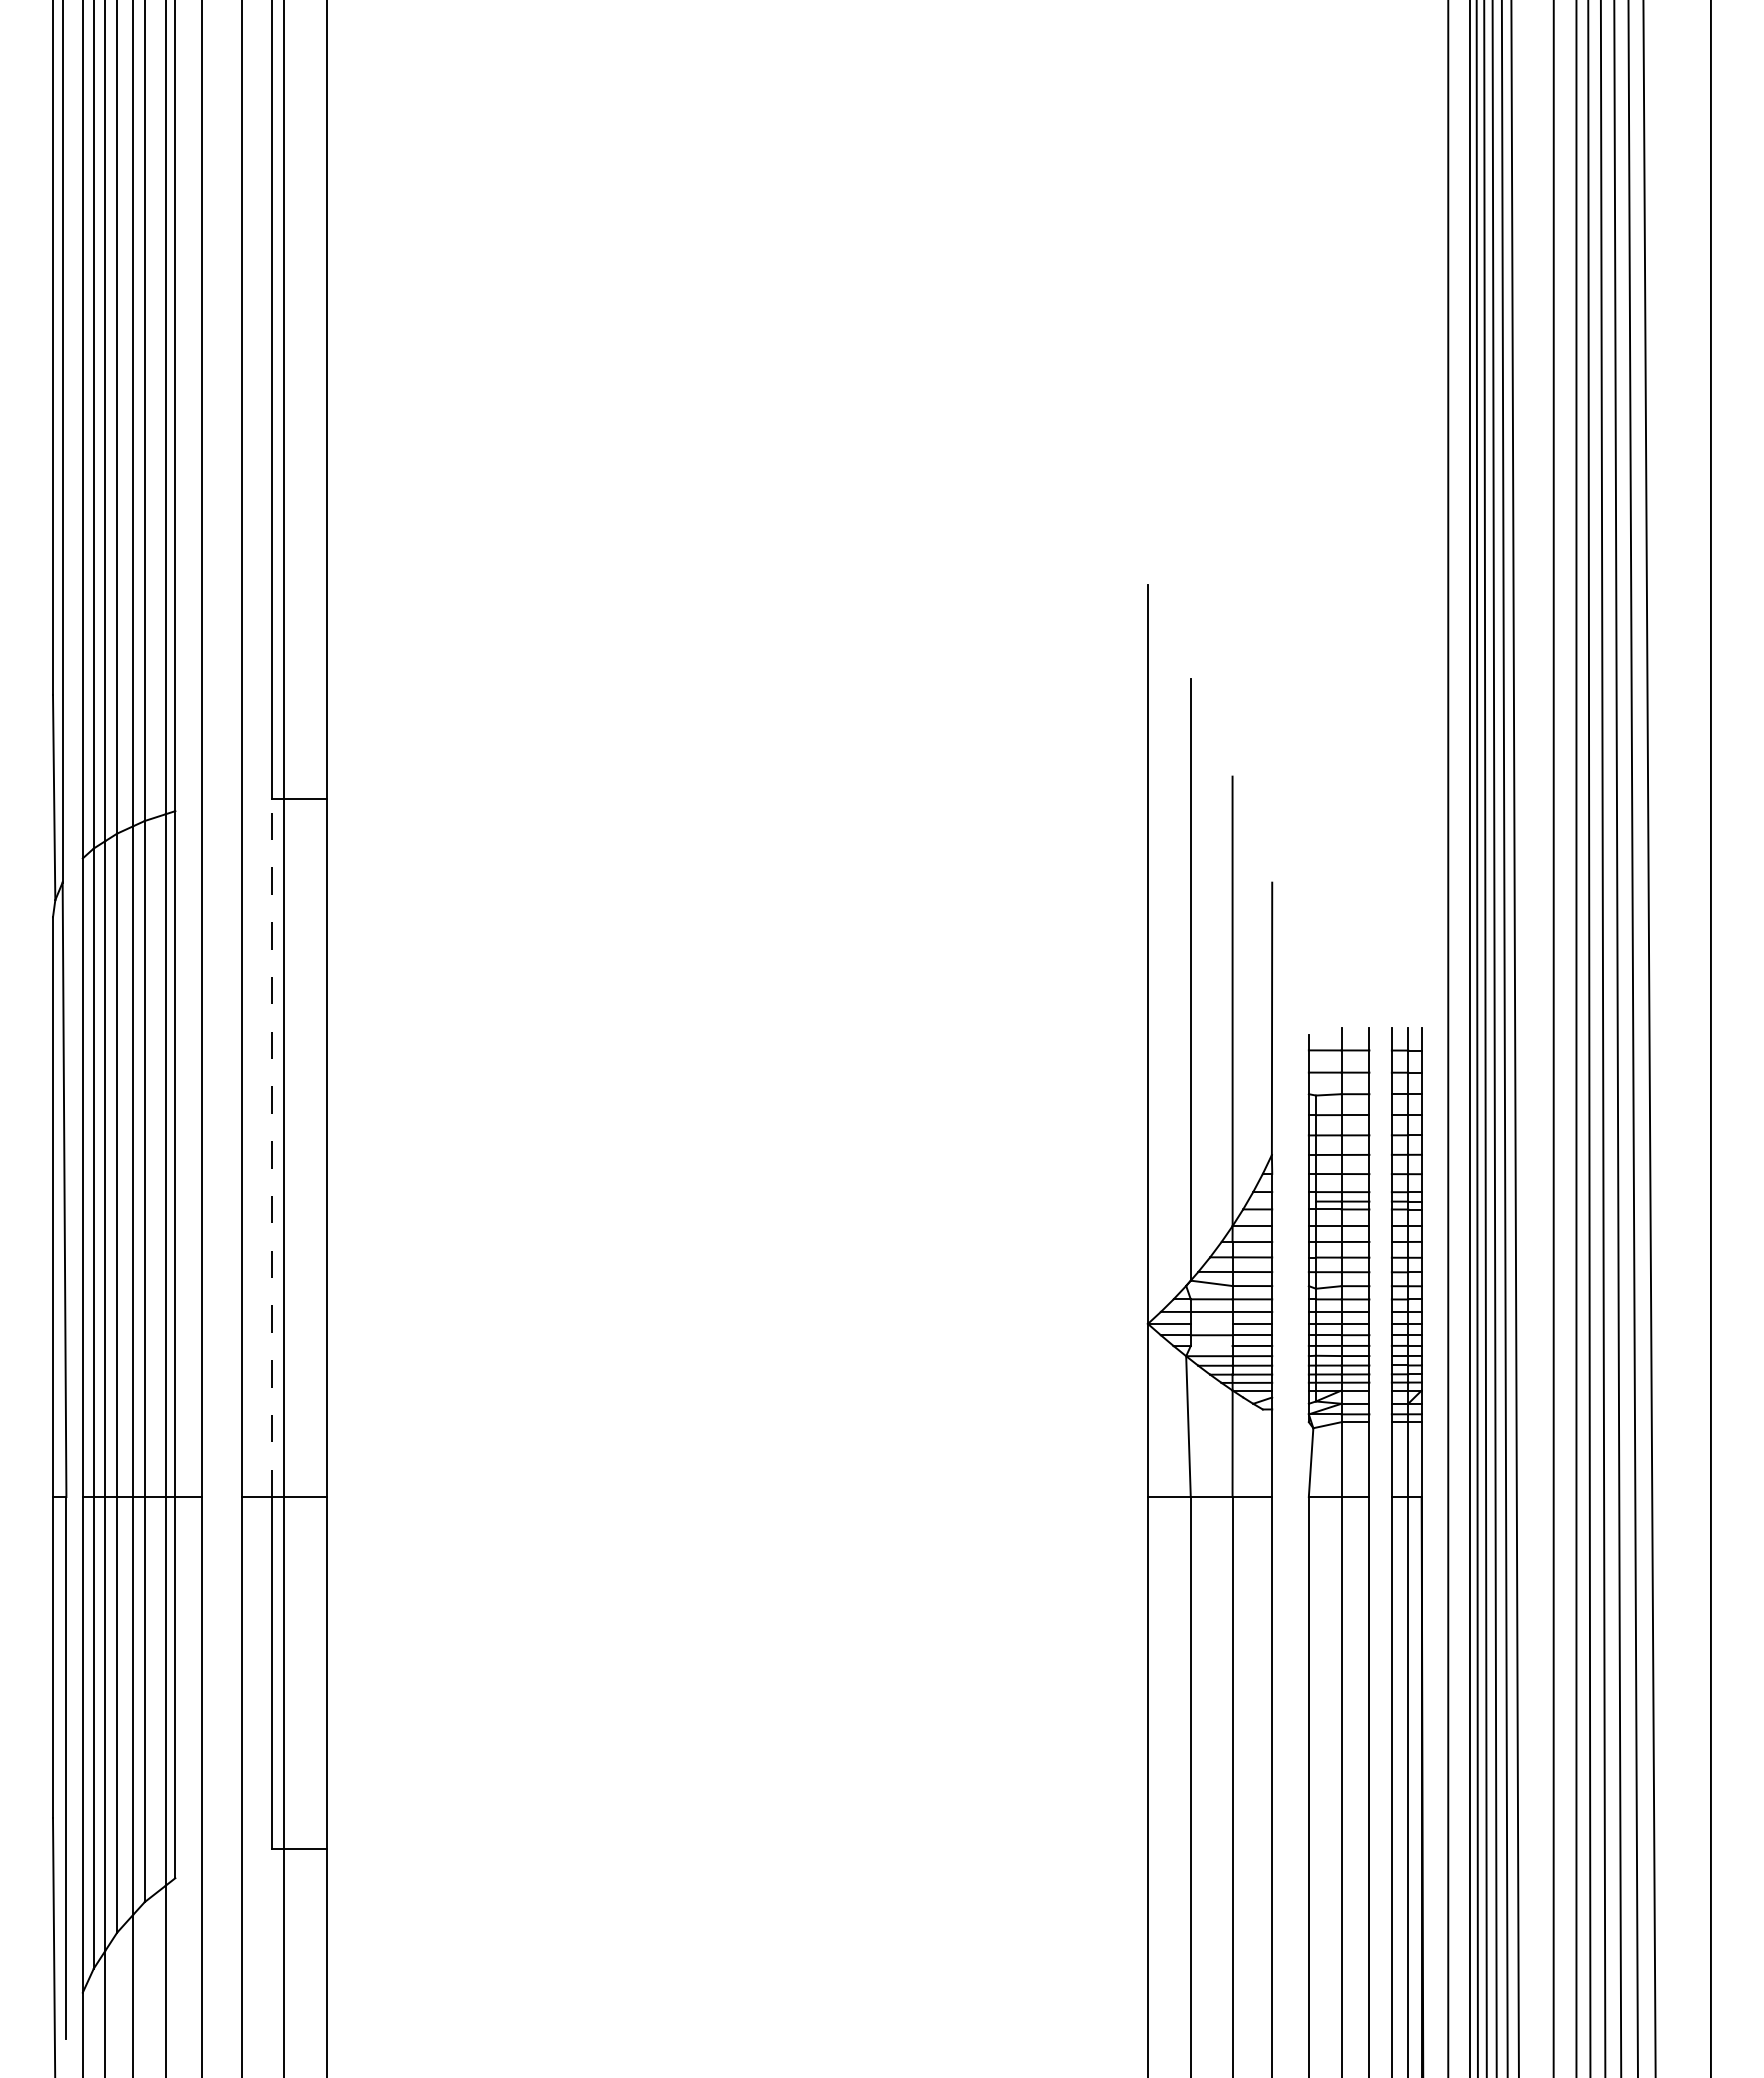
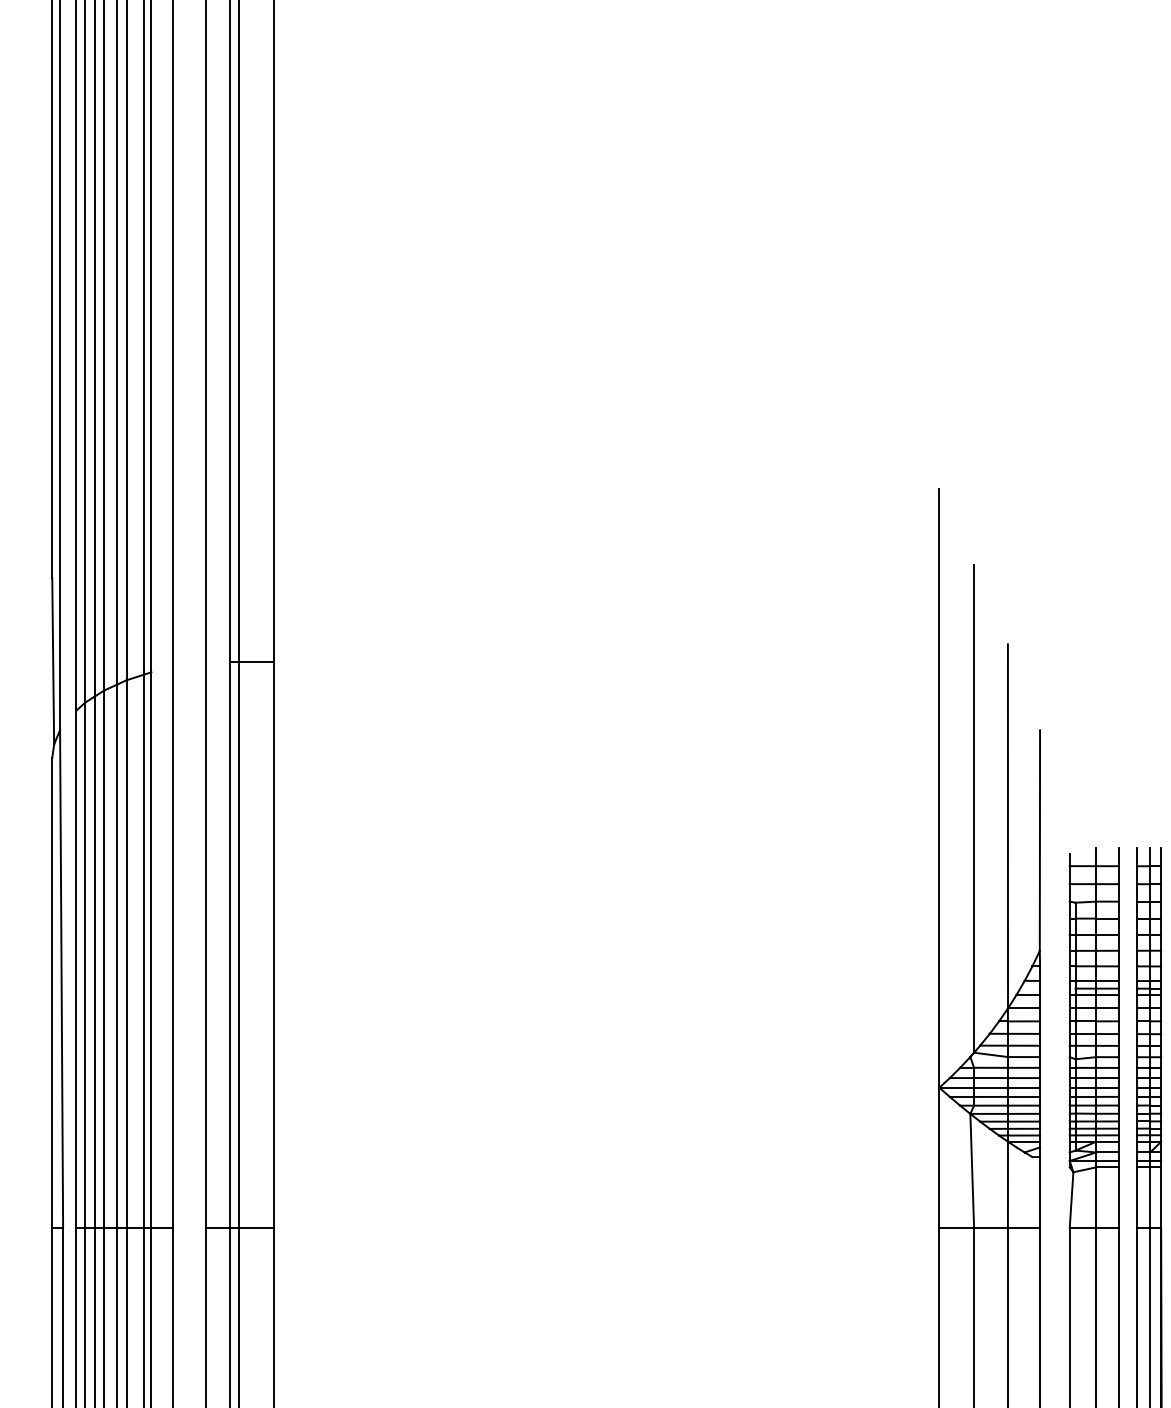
line: (271, 1148) -> (229, 945), dashed -> solid
line: (1211, 1323) -> (990, 1087), added
line: (1211, 1346) -> (990, 1106), added

